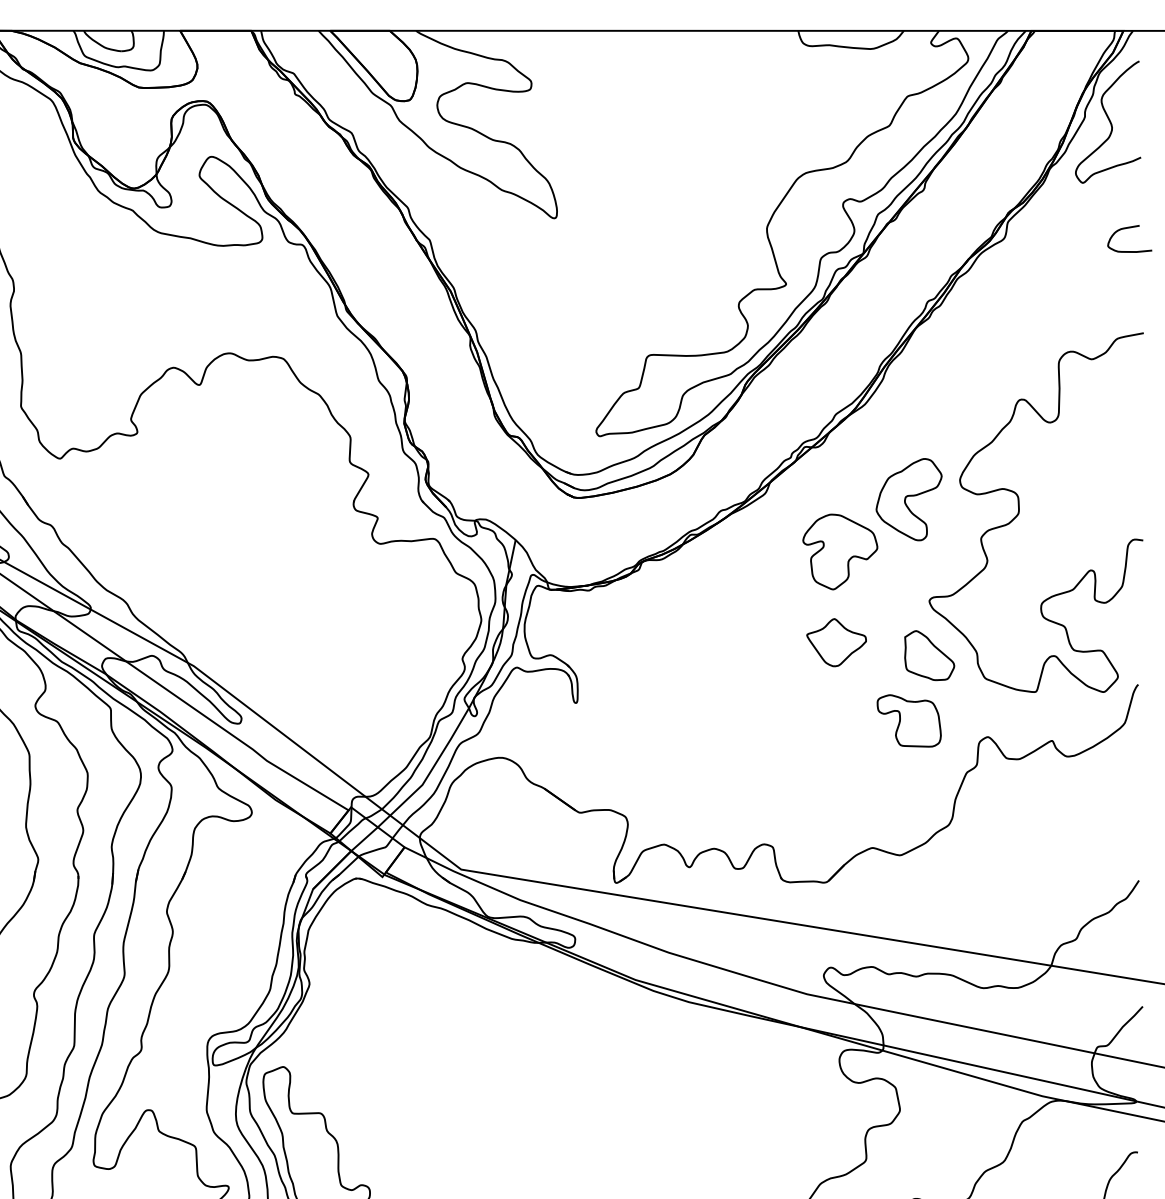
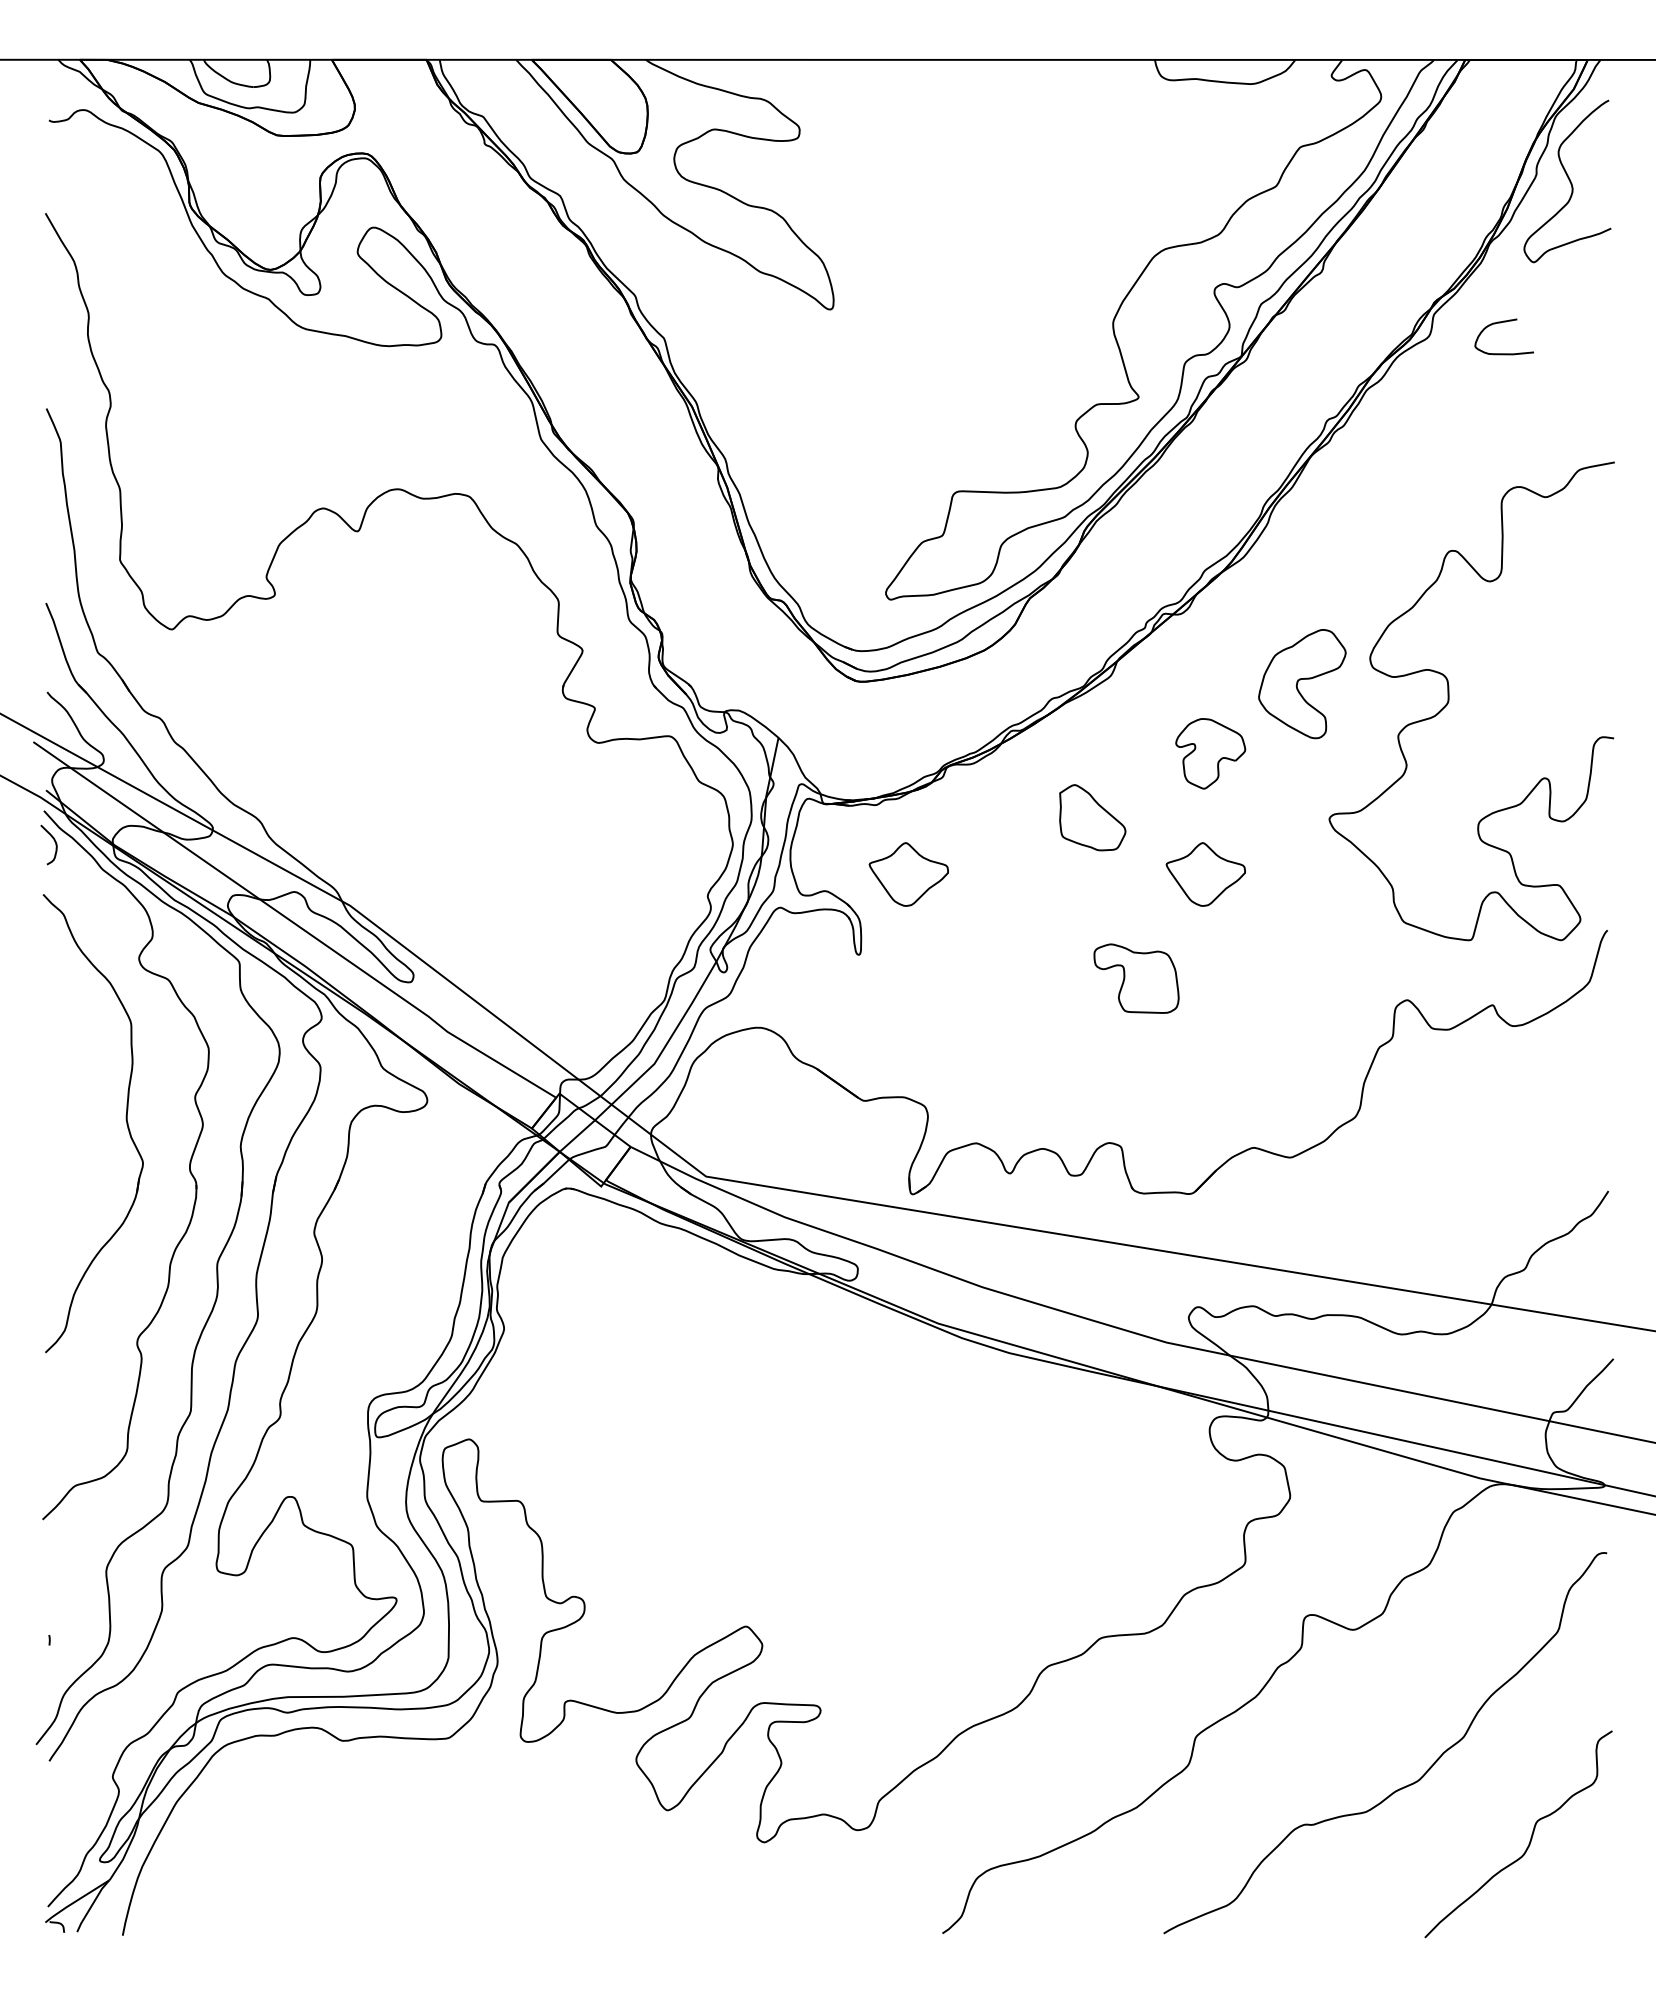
curve: (1127, 228) -> (1500, 323), moved
part: (840, 551) -> (1210, 753), size x0.7
part: (613, 642) -> (908, 874), added
part: (929, 655) -> (1092, 817), moved
part: (909, 720) -> (1136, 978), moved

